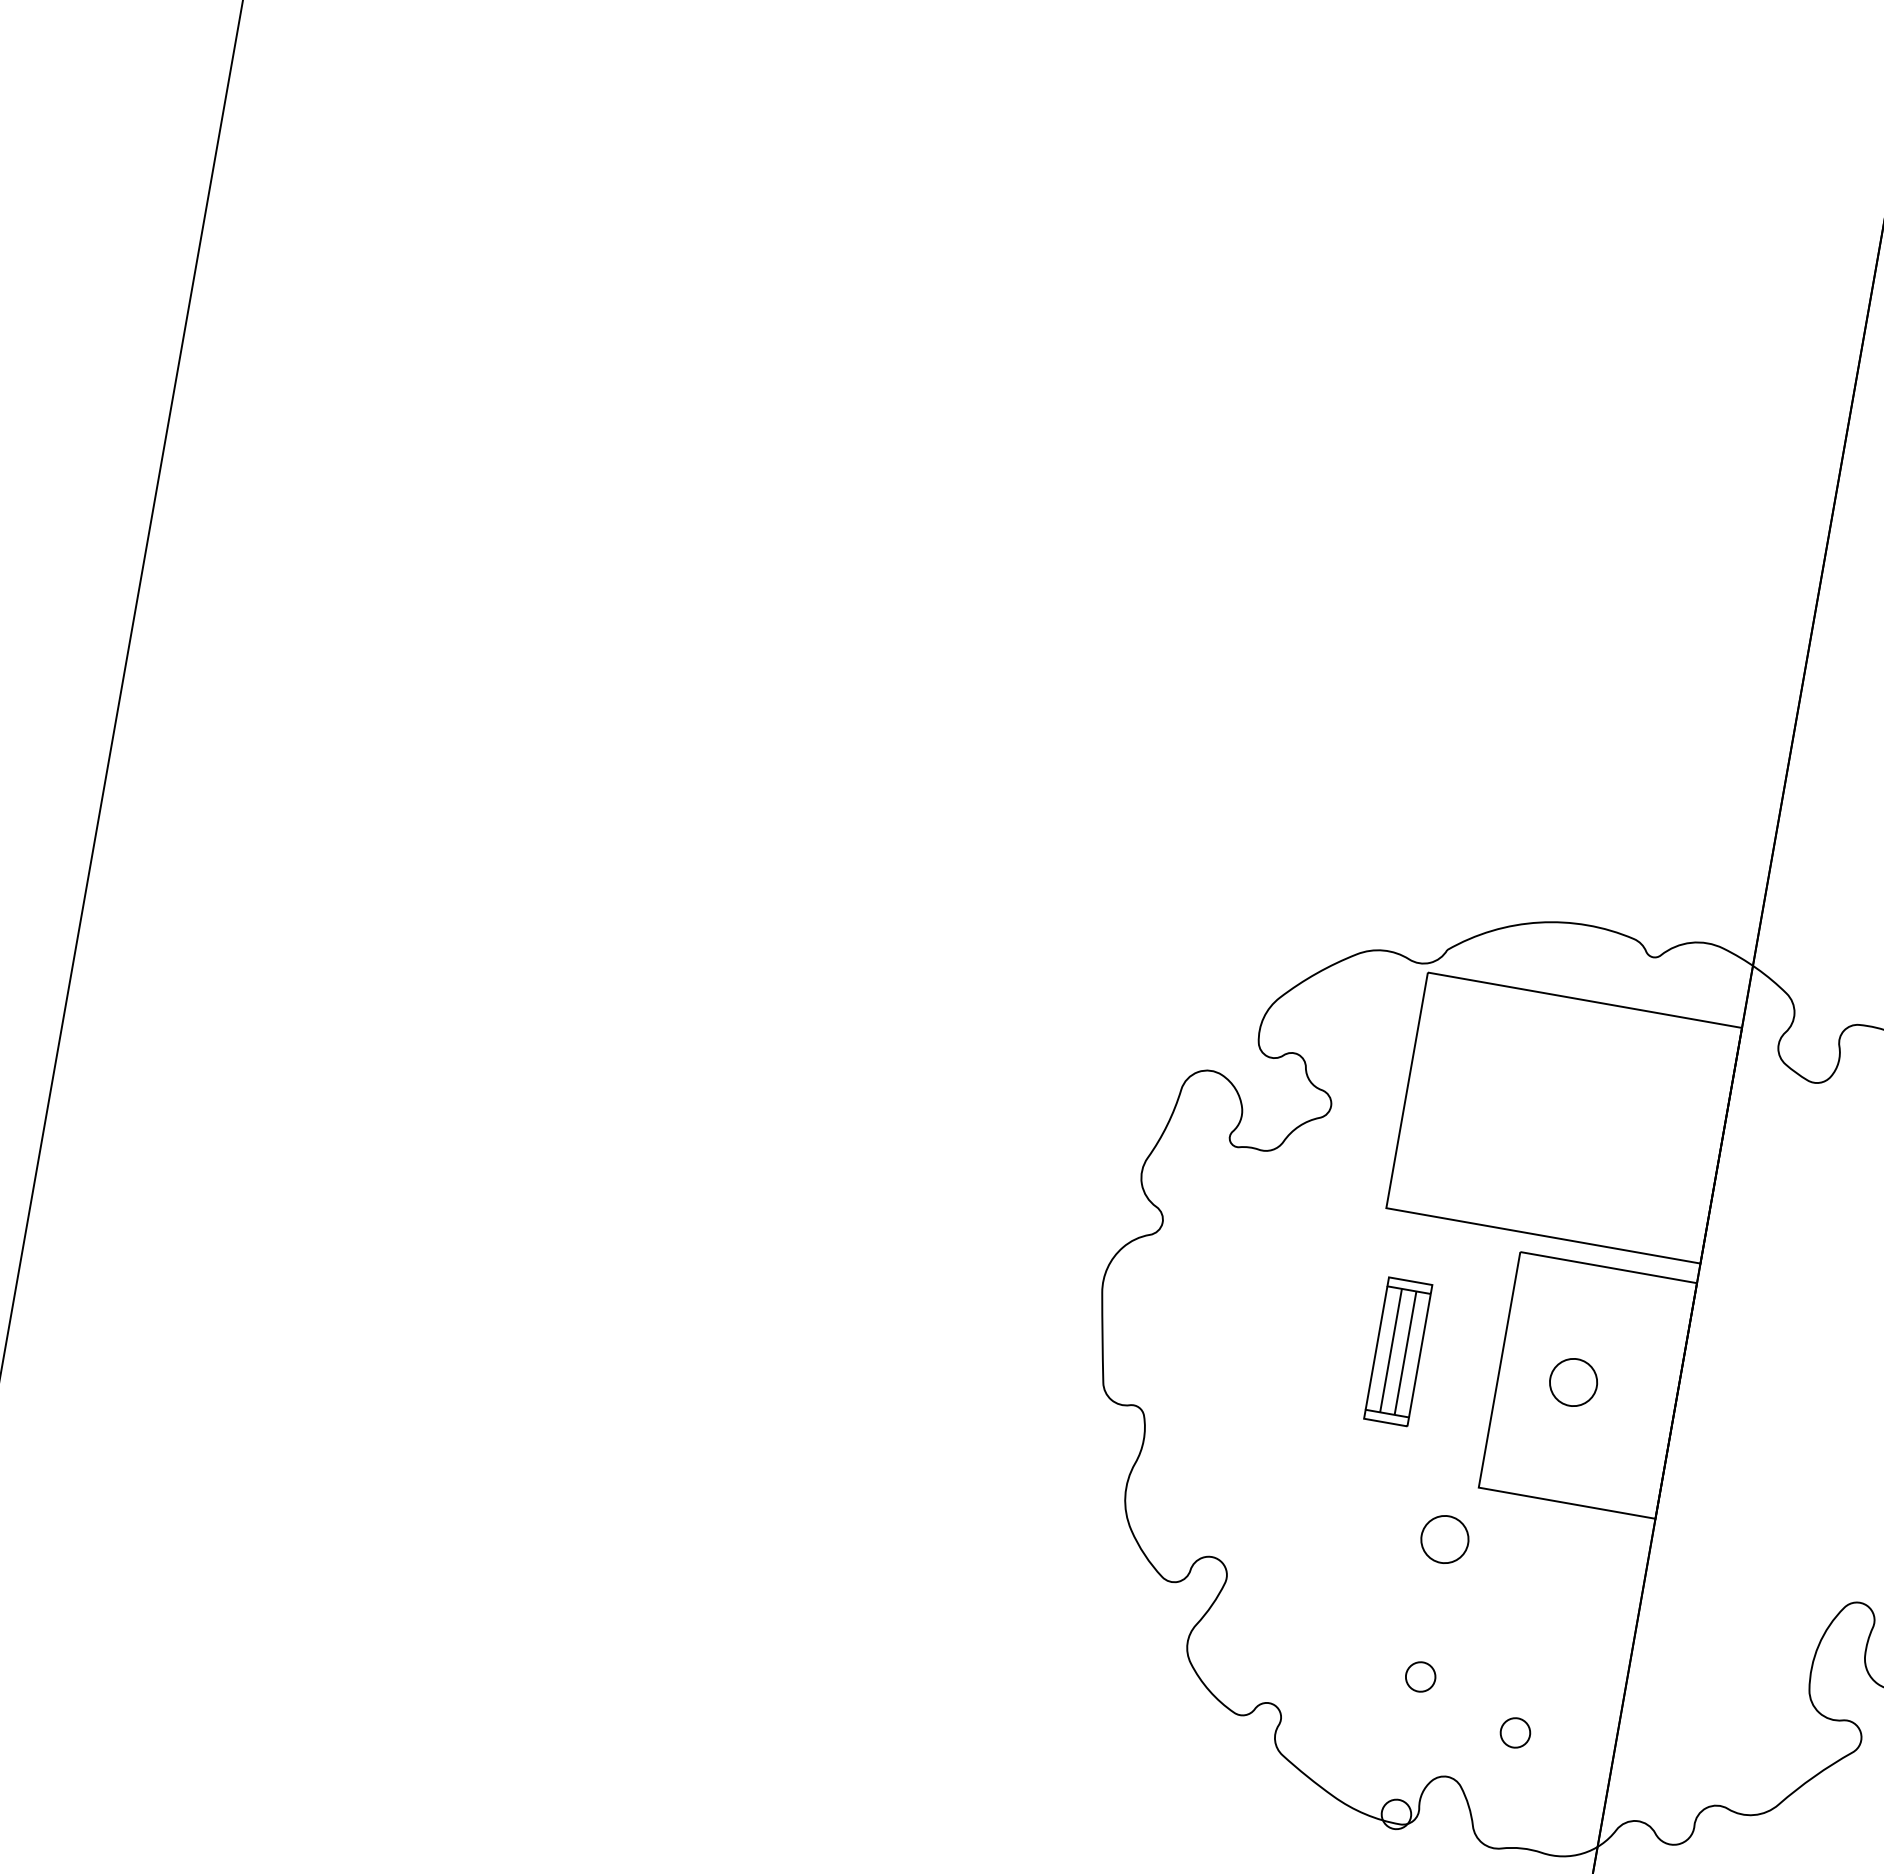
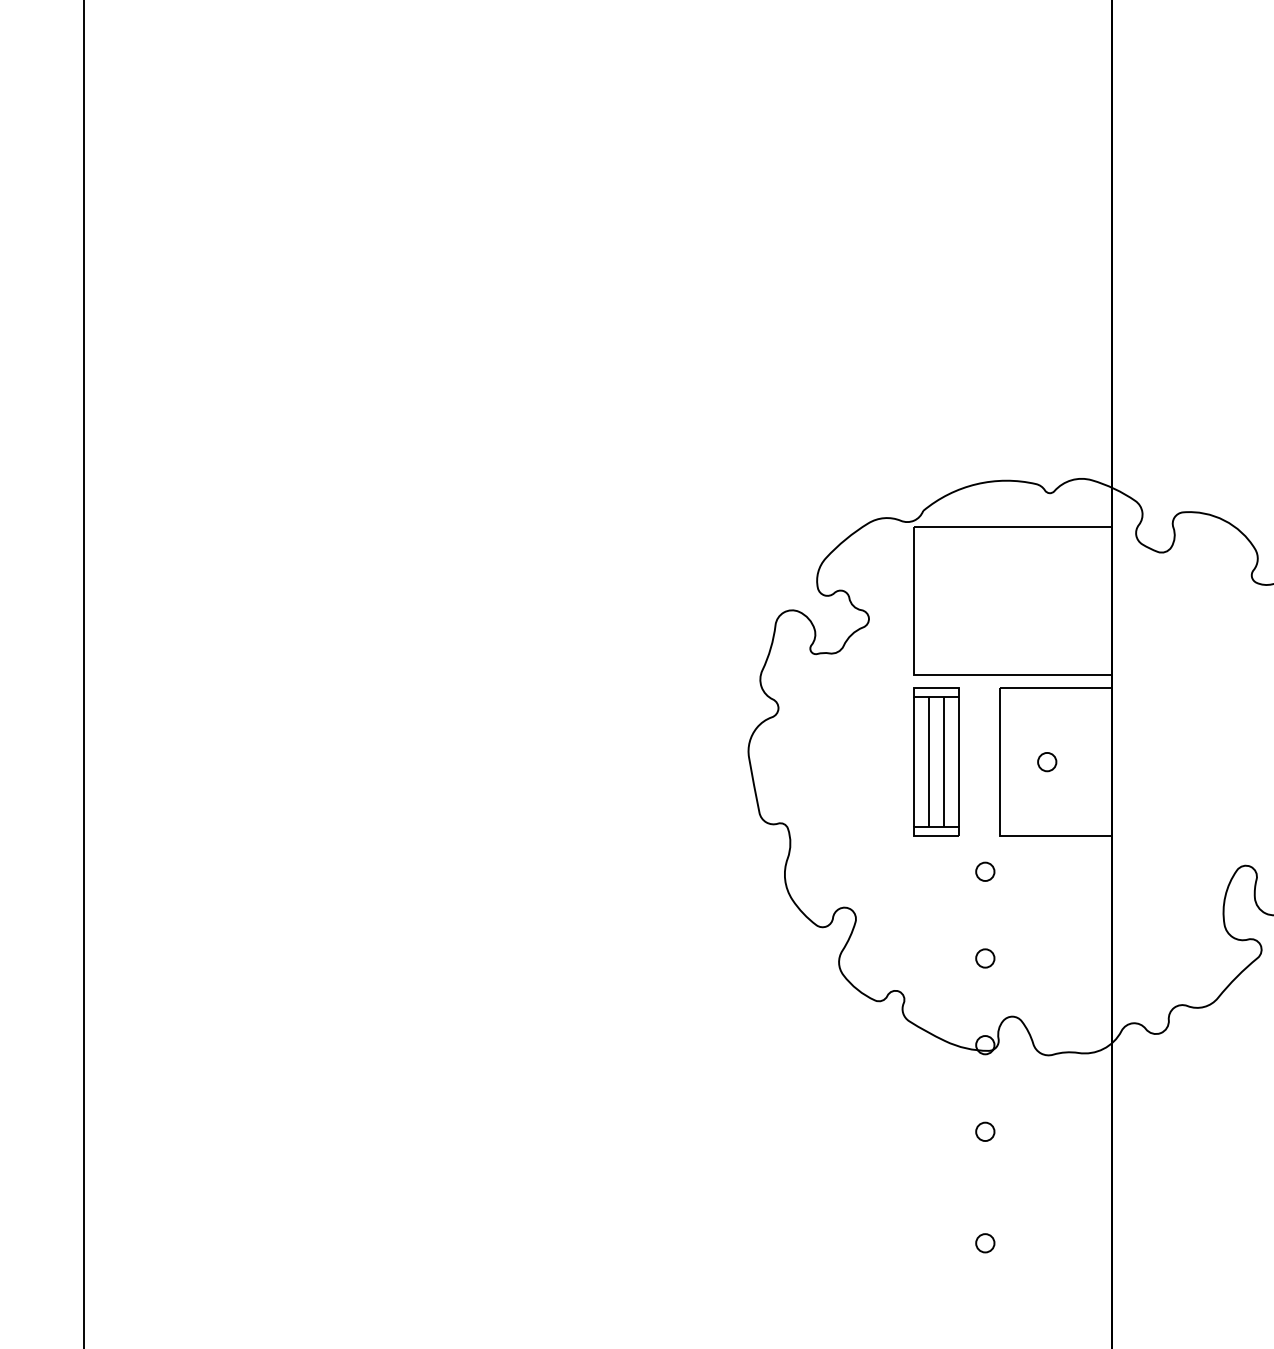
part: (1398, 1350) -> (936, 761), size x1.67
circle: (1574, 1383) -> (1047, 762), size x0.62
circle: (1445, 1539) -> (985, 871), size x0.62
circle: (1515, 1732) -> (1049, 982), removed

